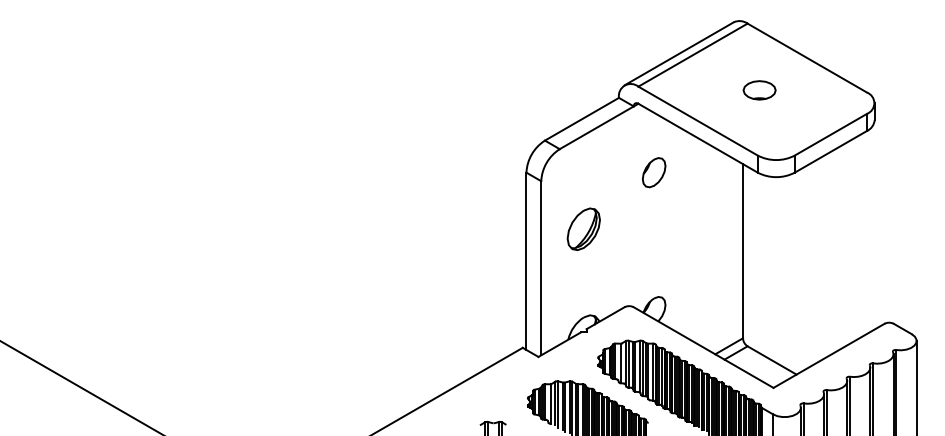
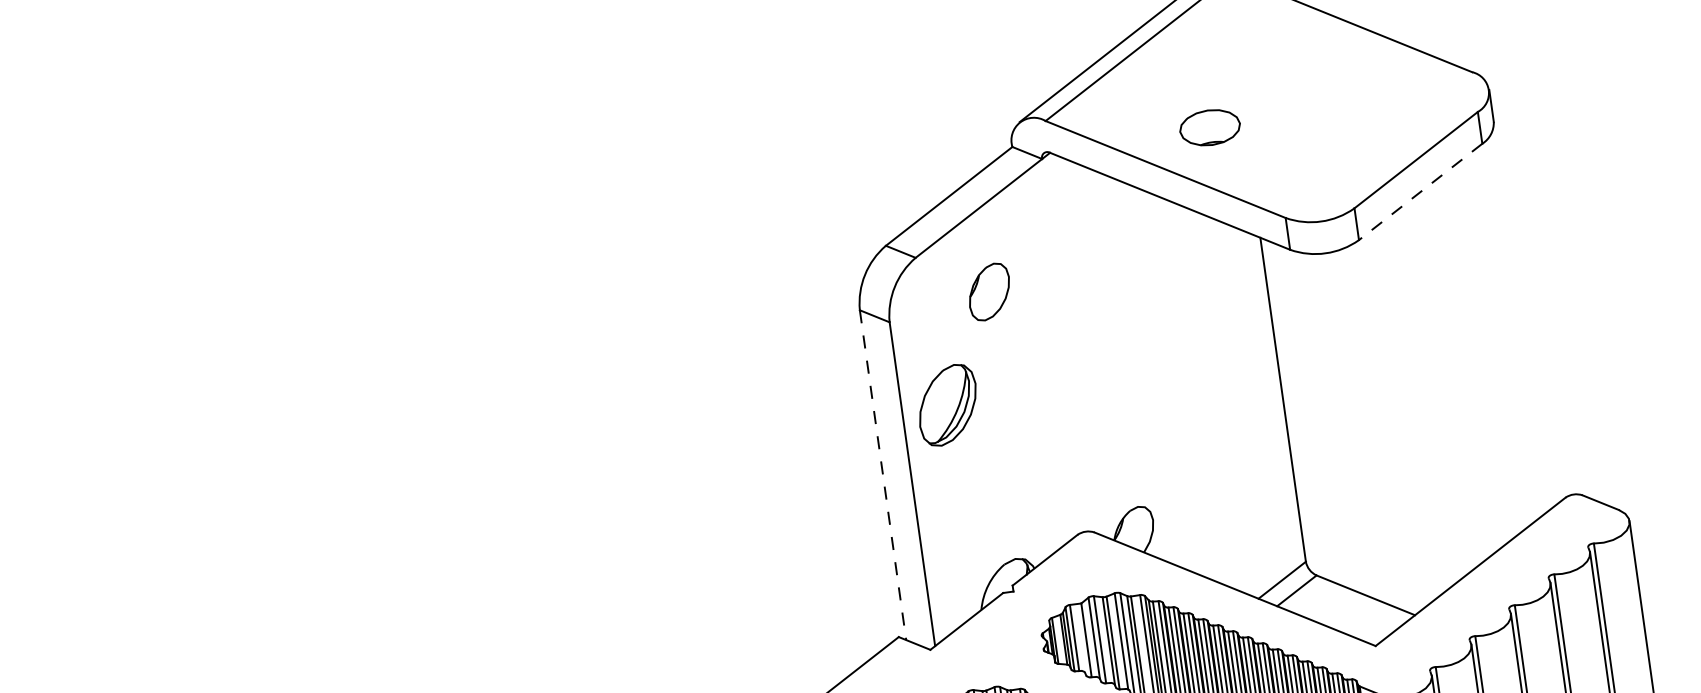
part: (759, 90) -> (1209, 127), moved
line: (830, 151) -> (1419, 191), solid -> dashed
part: (653, 172) -> (988, 291), moved
part: (583, 228) -> (947, 403), moved
line: (526, 261) -> (883, 475), solid -> dashed

